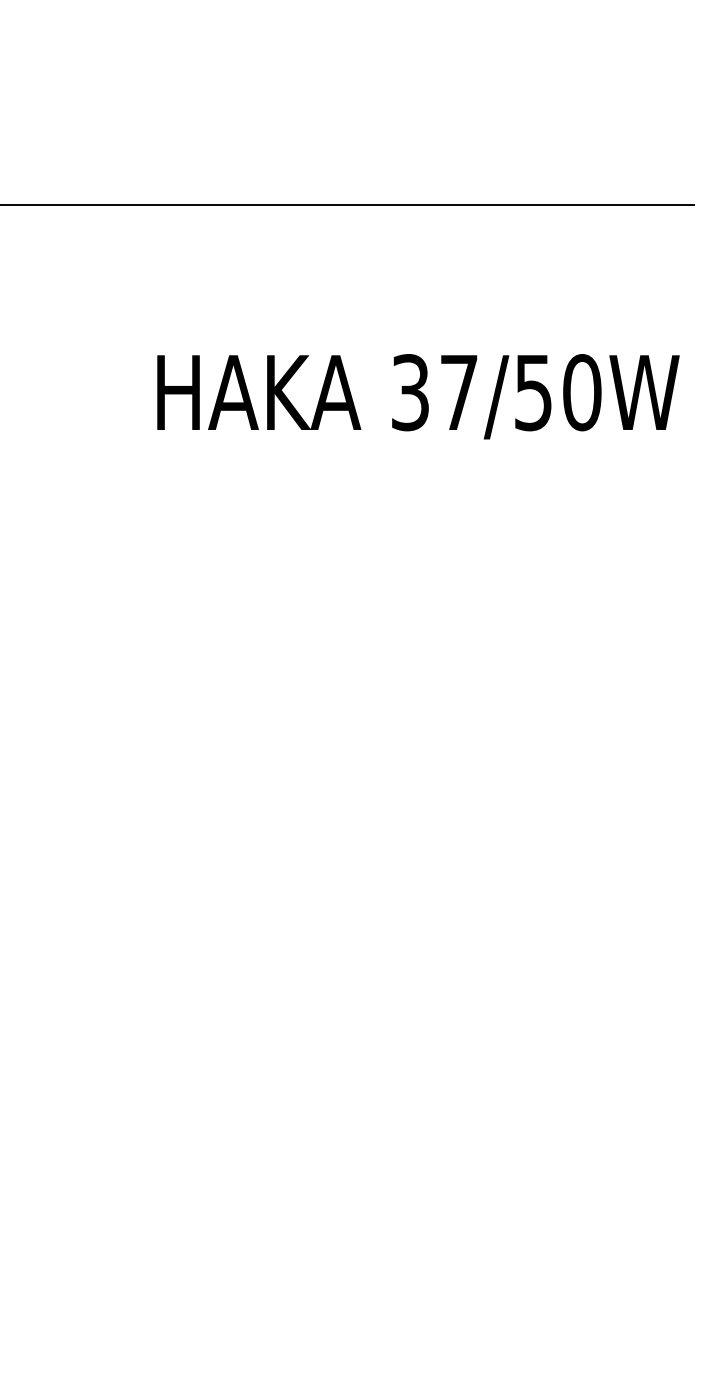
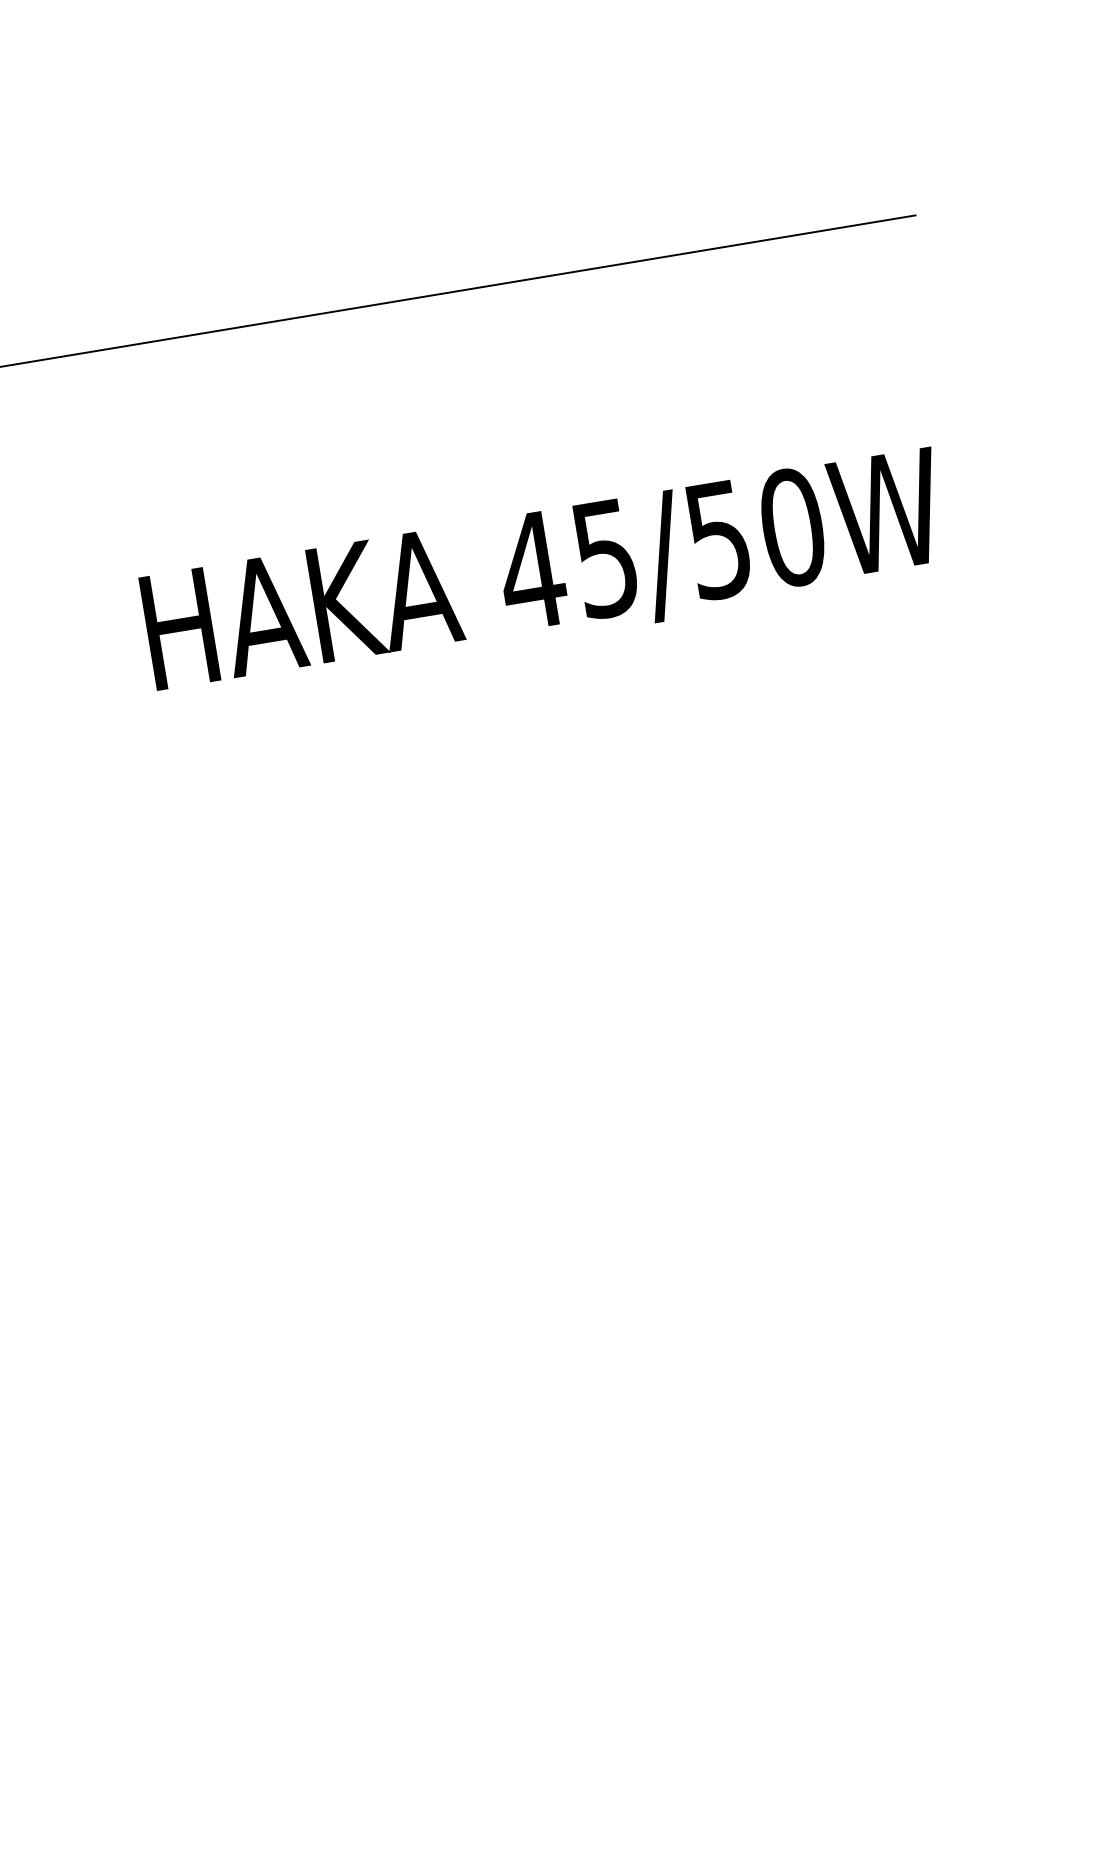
text: (433, 392) -> (566, 564), 37/50W -> 45/50W

